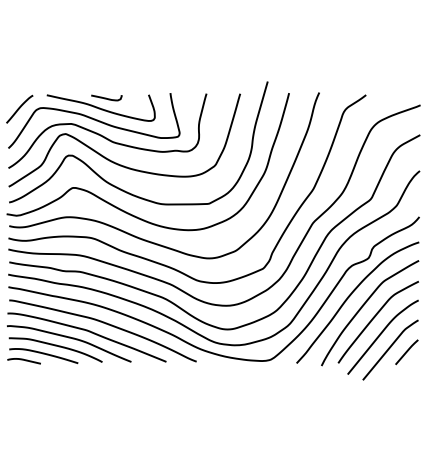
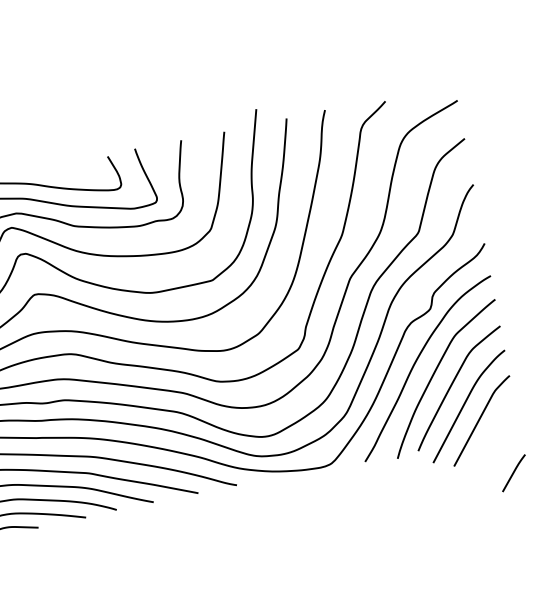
curve: (106, 97) -> (54, 170), removed
curve: (406, 352) -> (513, 473), moved

